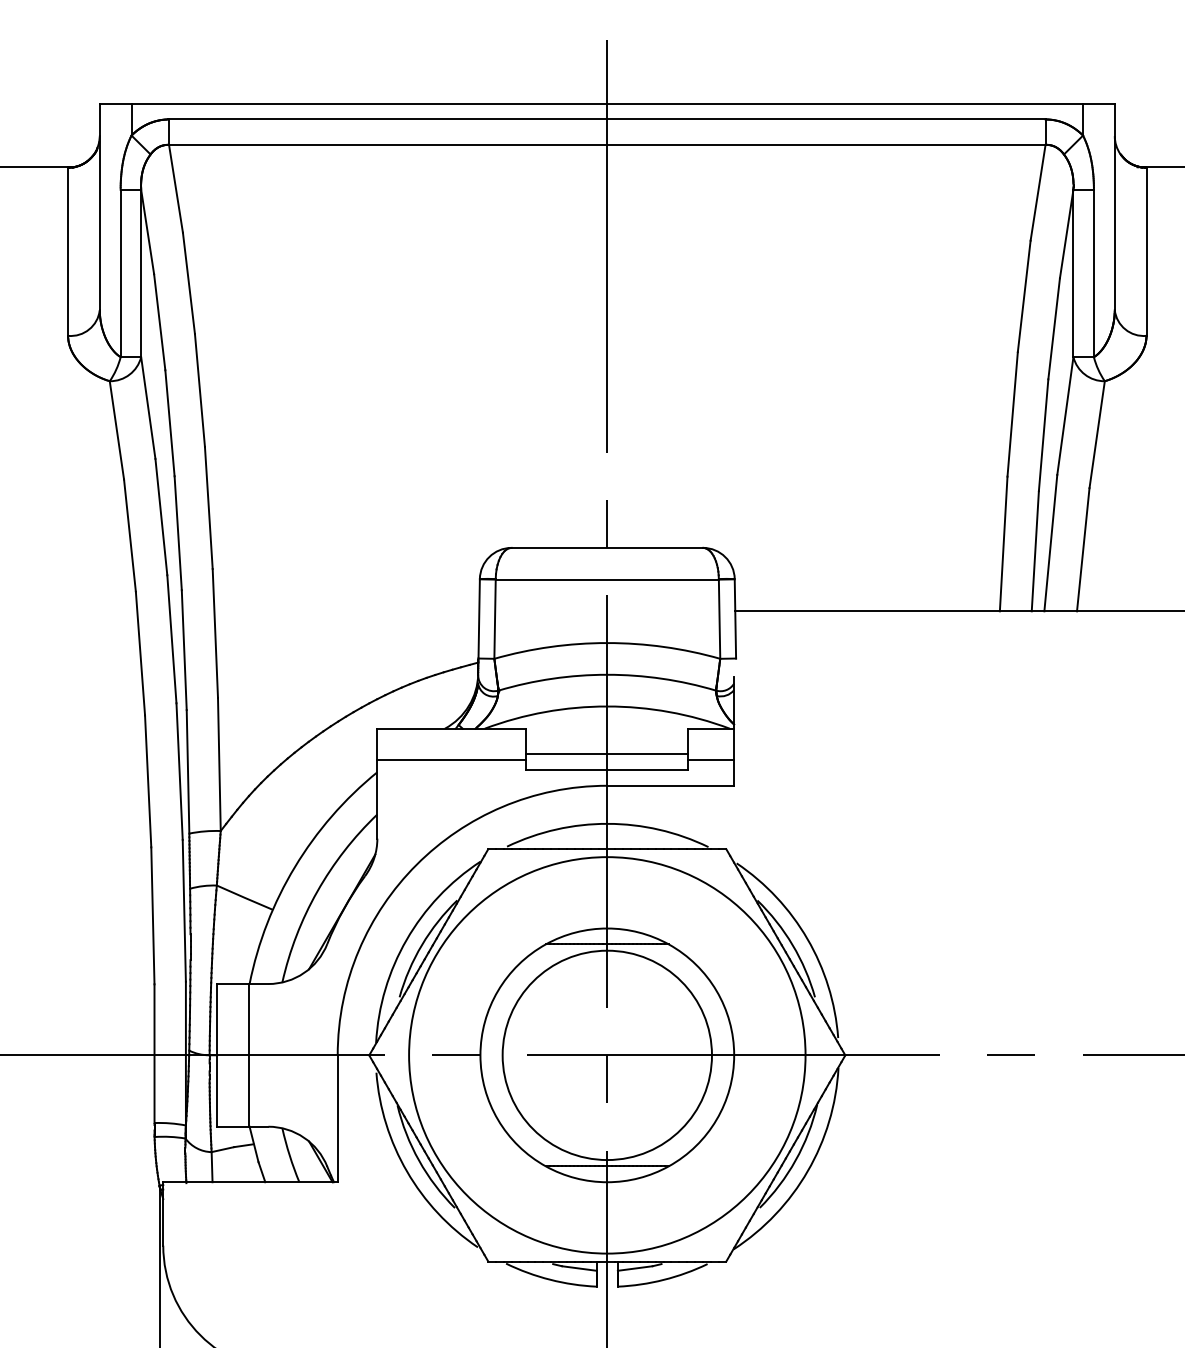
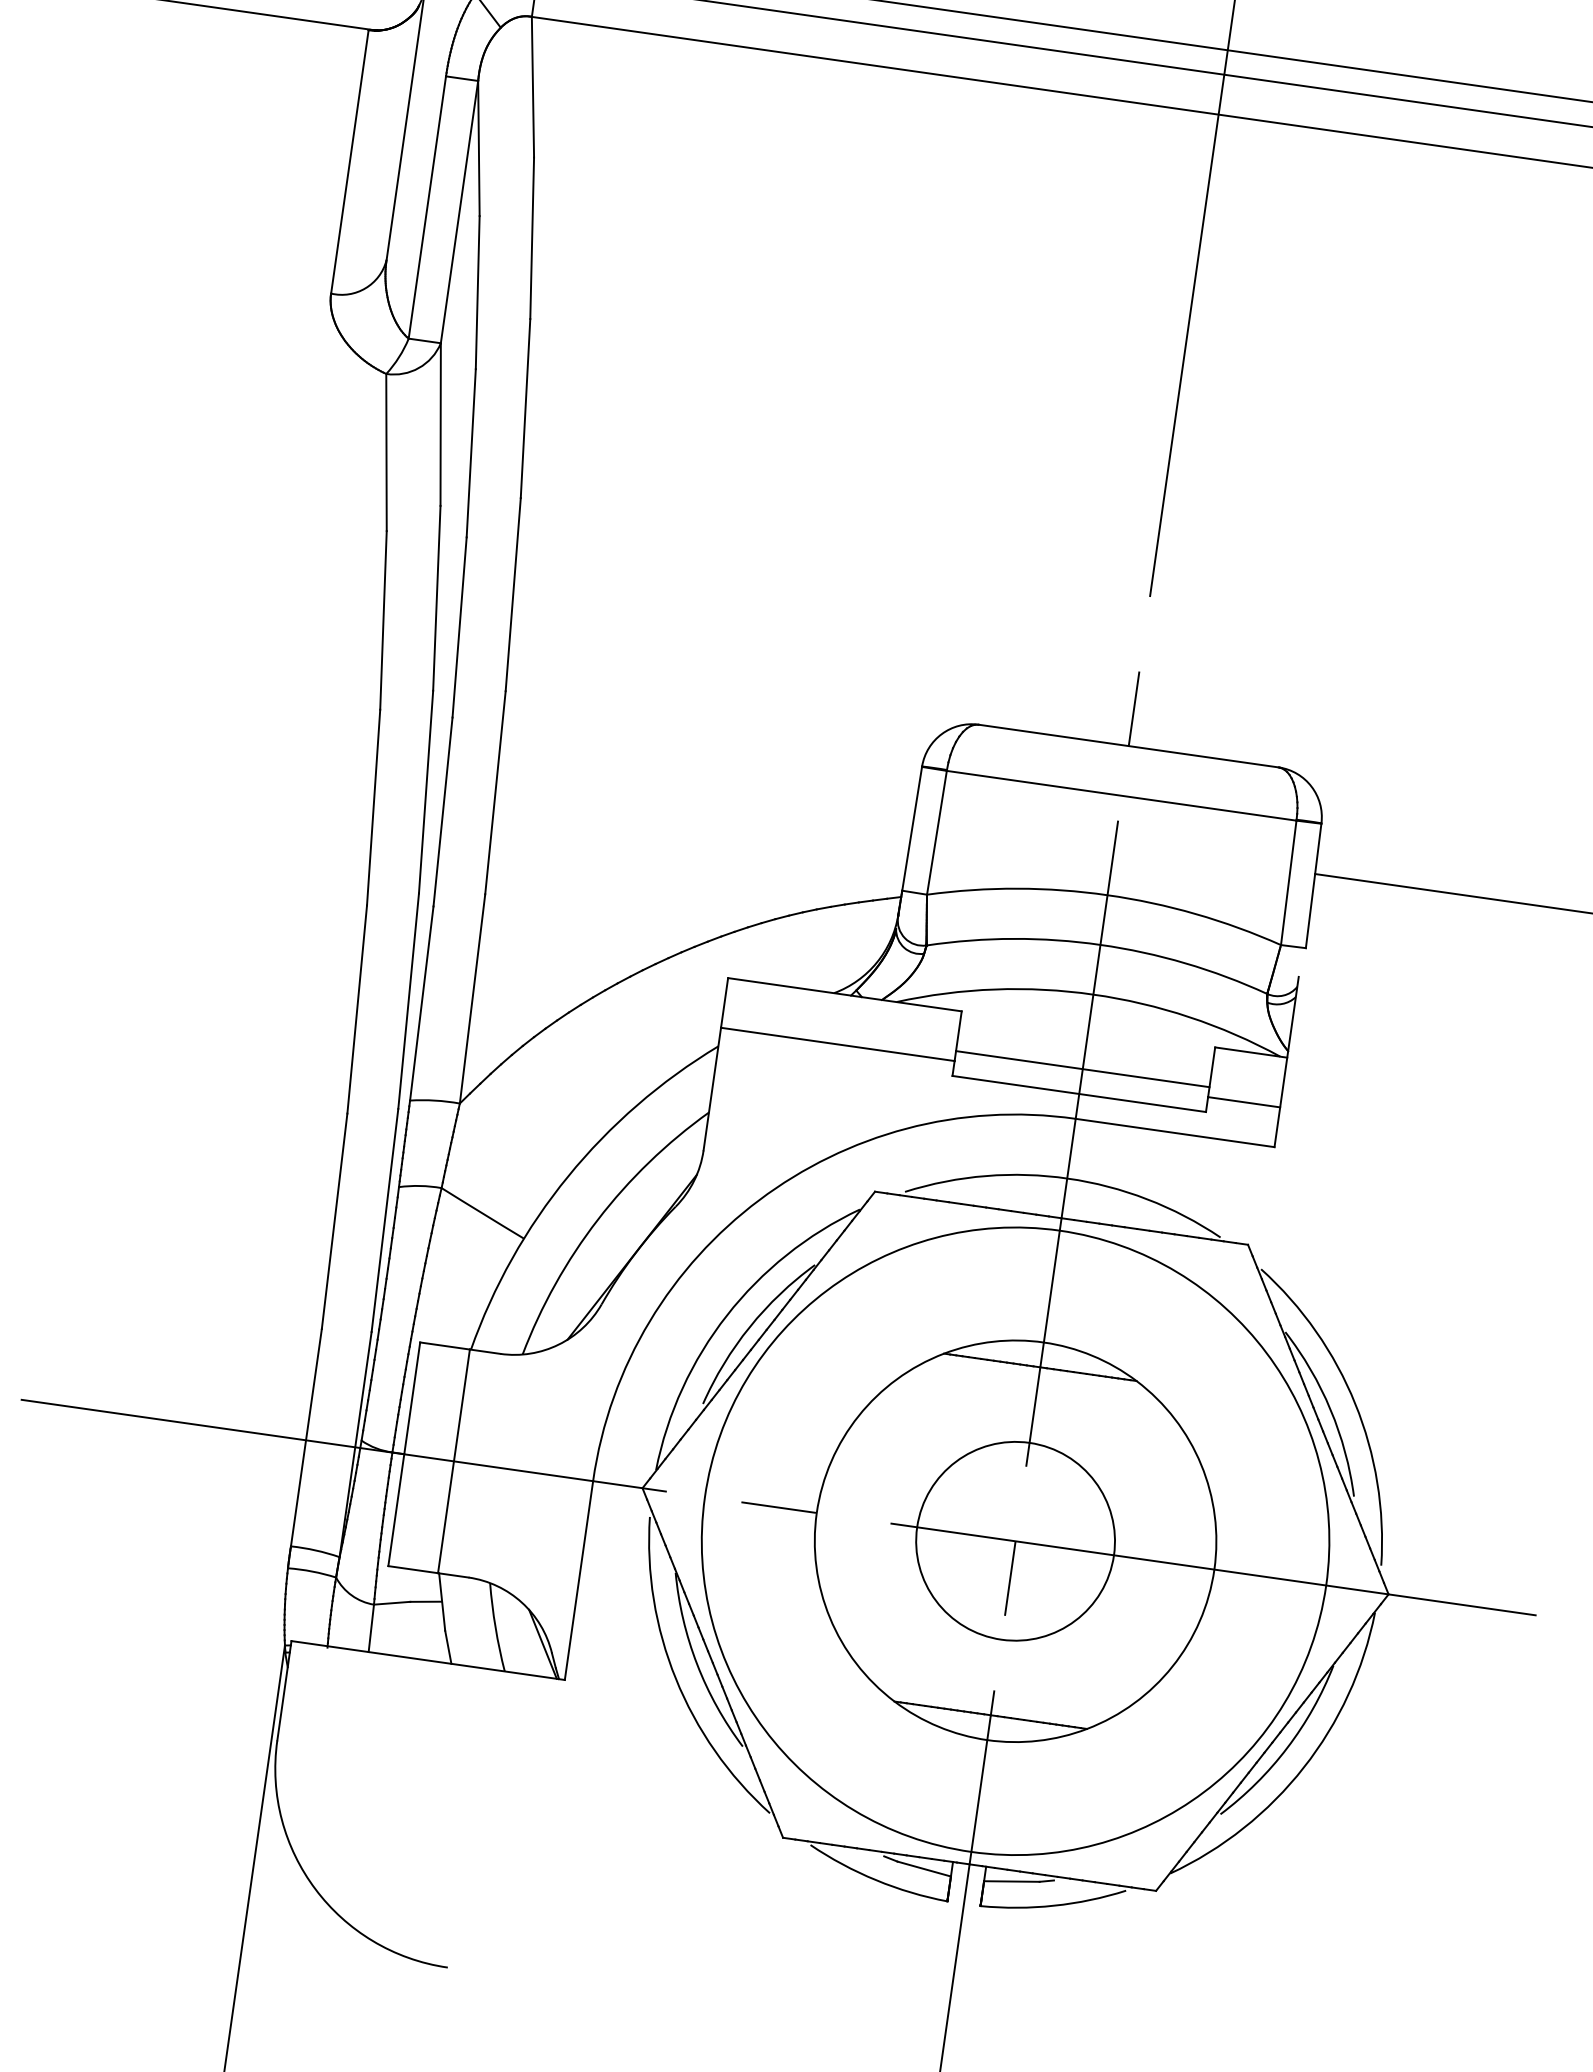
circle: (606, 1055) -> (1014, 1541), size x0.6

